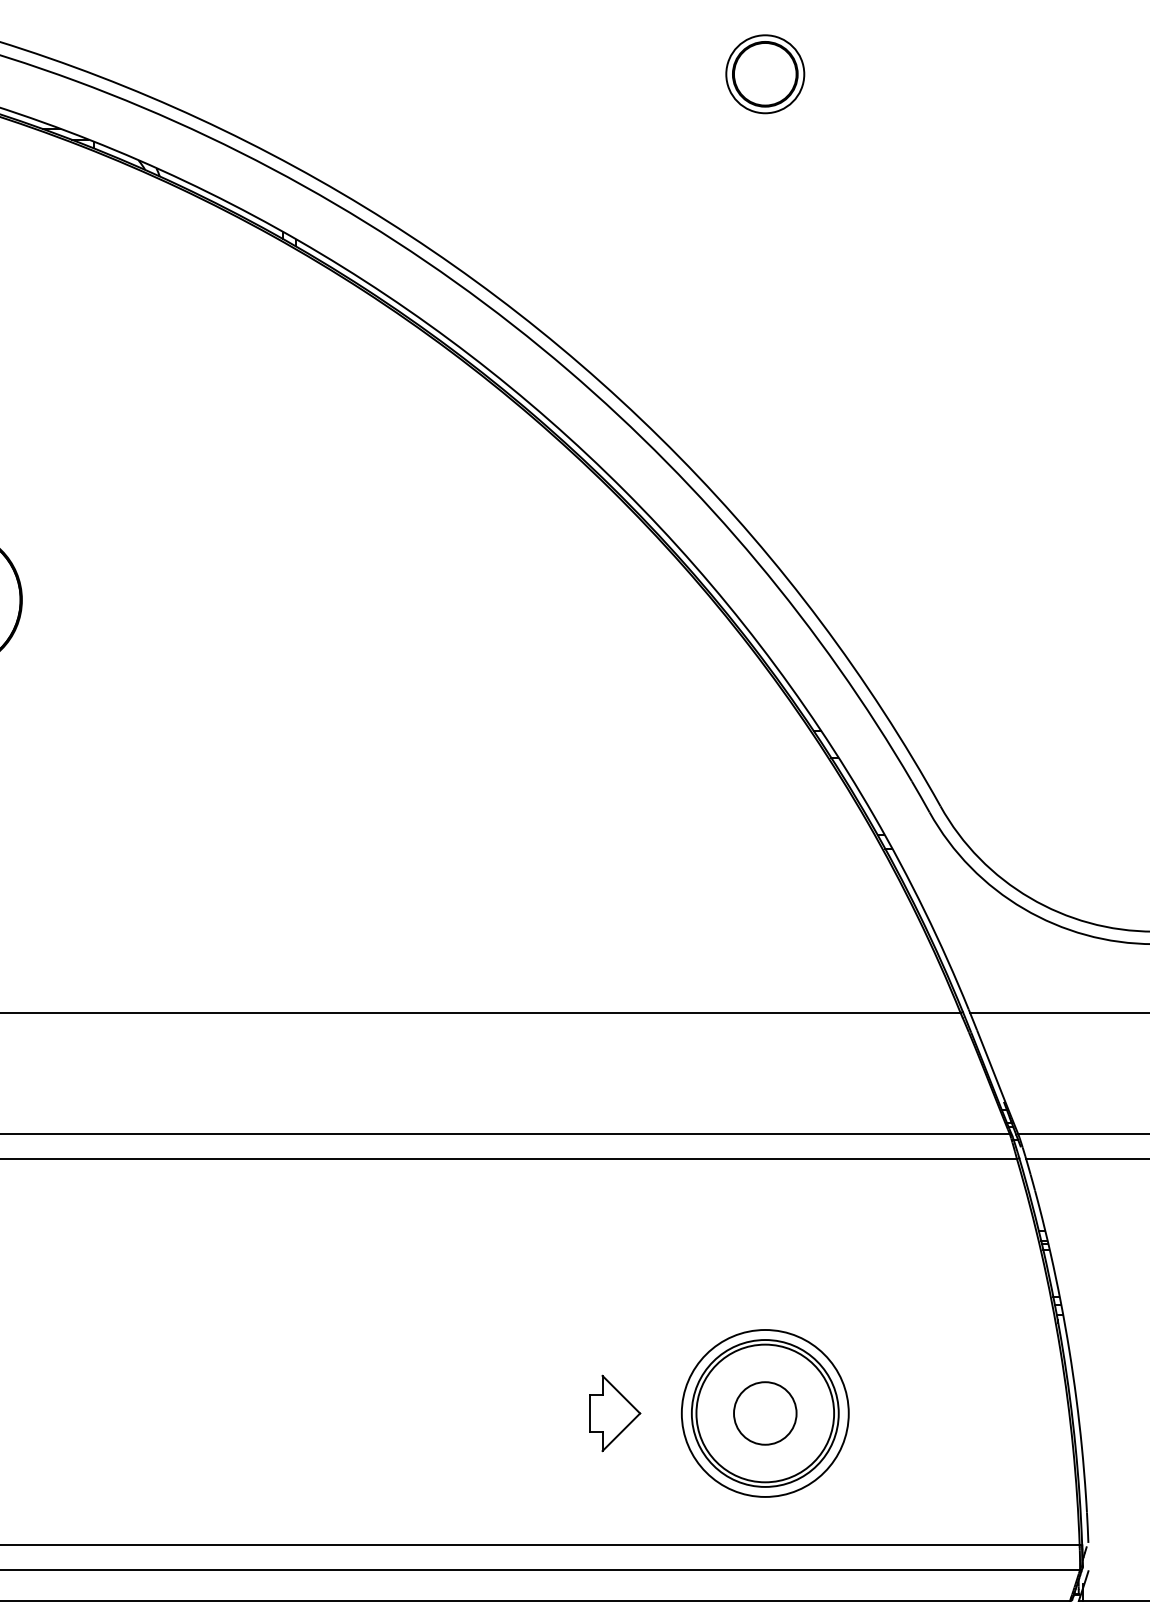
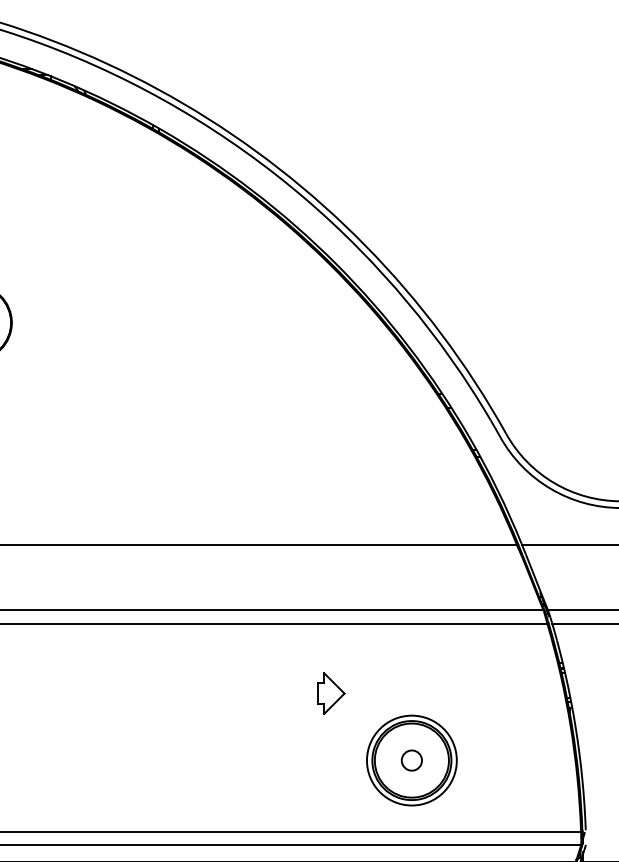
part: (764, 73) -> (411, 39), removed
part: (615, 1413) -> (331, 693), moved
circle: (764, 1413) -> (411, 760), size x0.6

